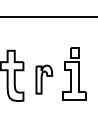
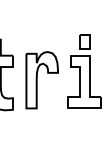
part: (44, 79) -> (42, 80), size x1.43

